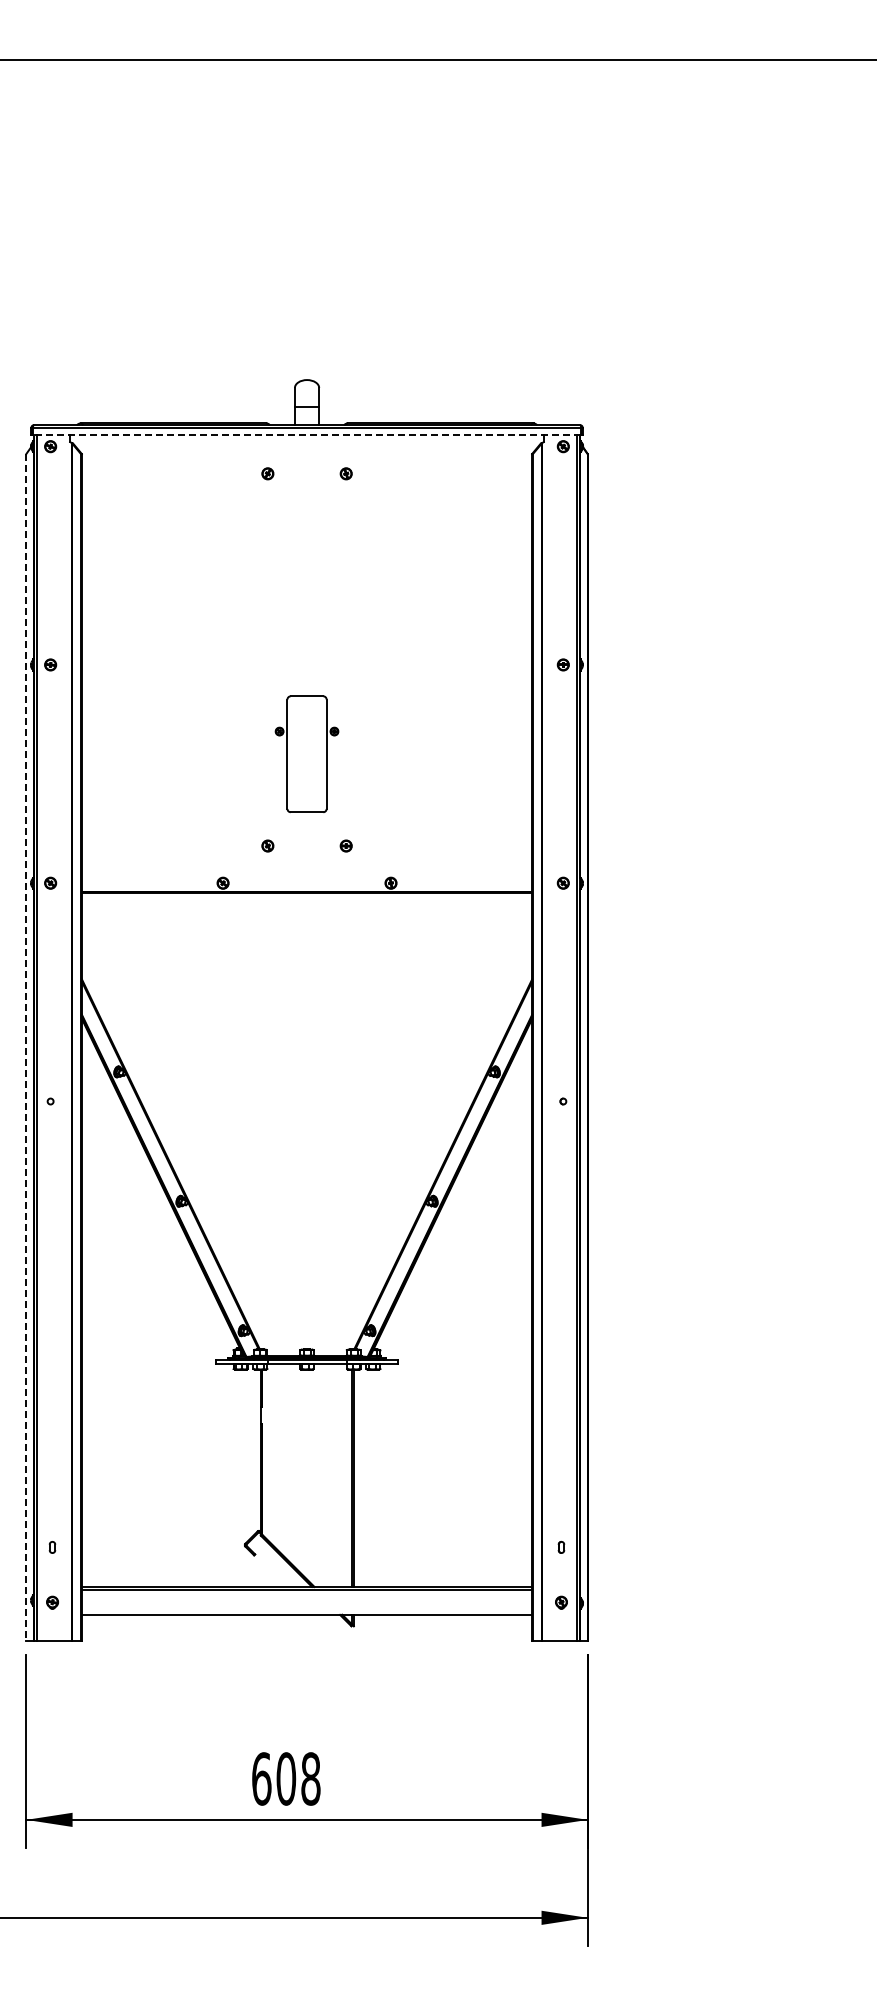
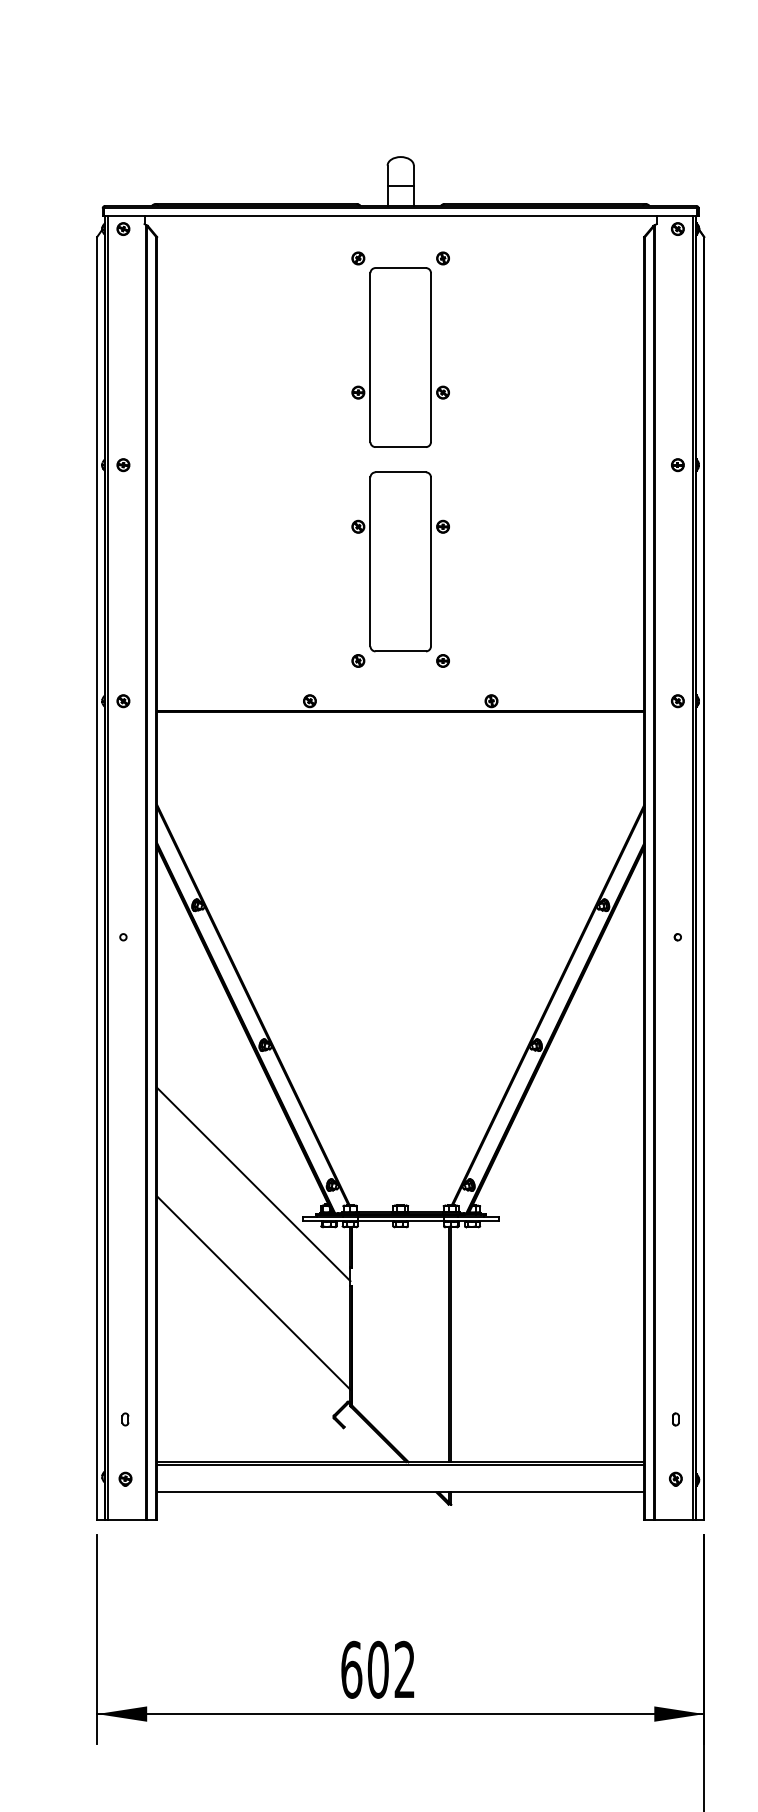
line: (306, 434) -> (400, 215), dashed -> solid
part: (306, 565) -> (400, 357), added
part: (306, 753) -> (400, 560), size x1.43
line: (26, 1047) -> (97, 878), dashed -> solid
line: (170, 1329) -> (253, 1183), added
line: (170, 1430) -> (253, 1293), added
text: (310, 1778) -> (404, 1669), 608 -> 602

